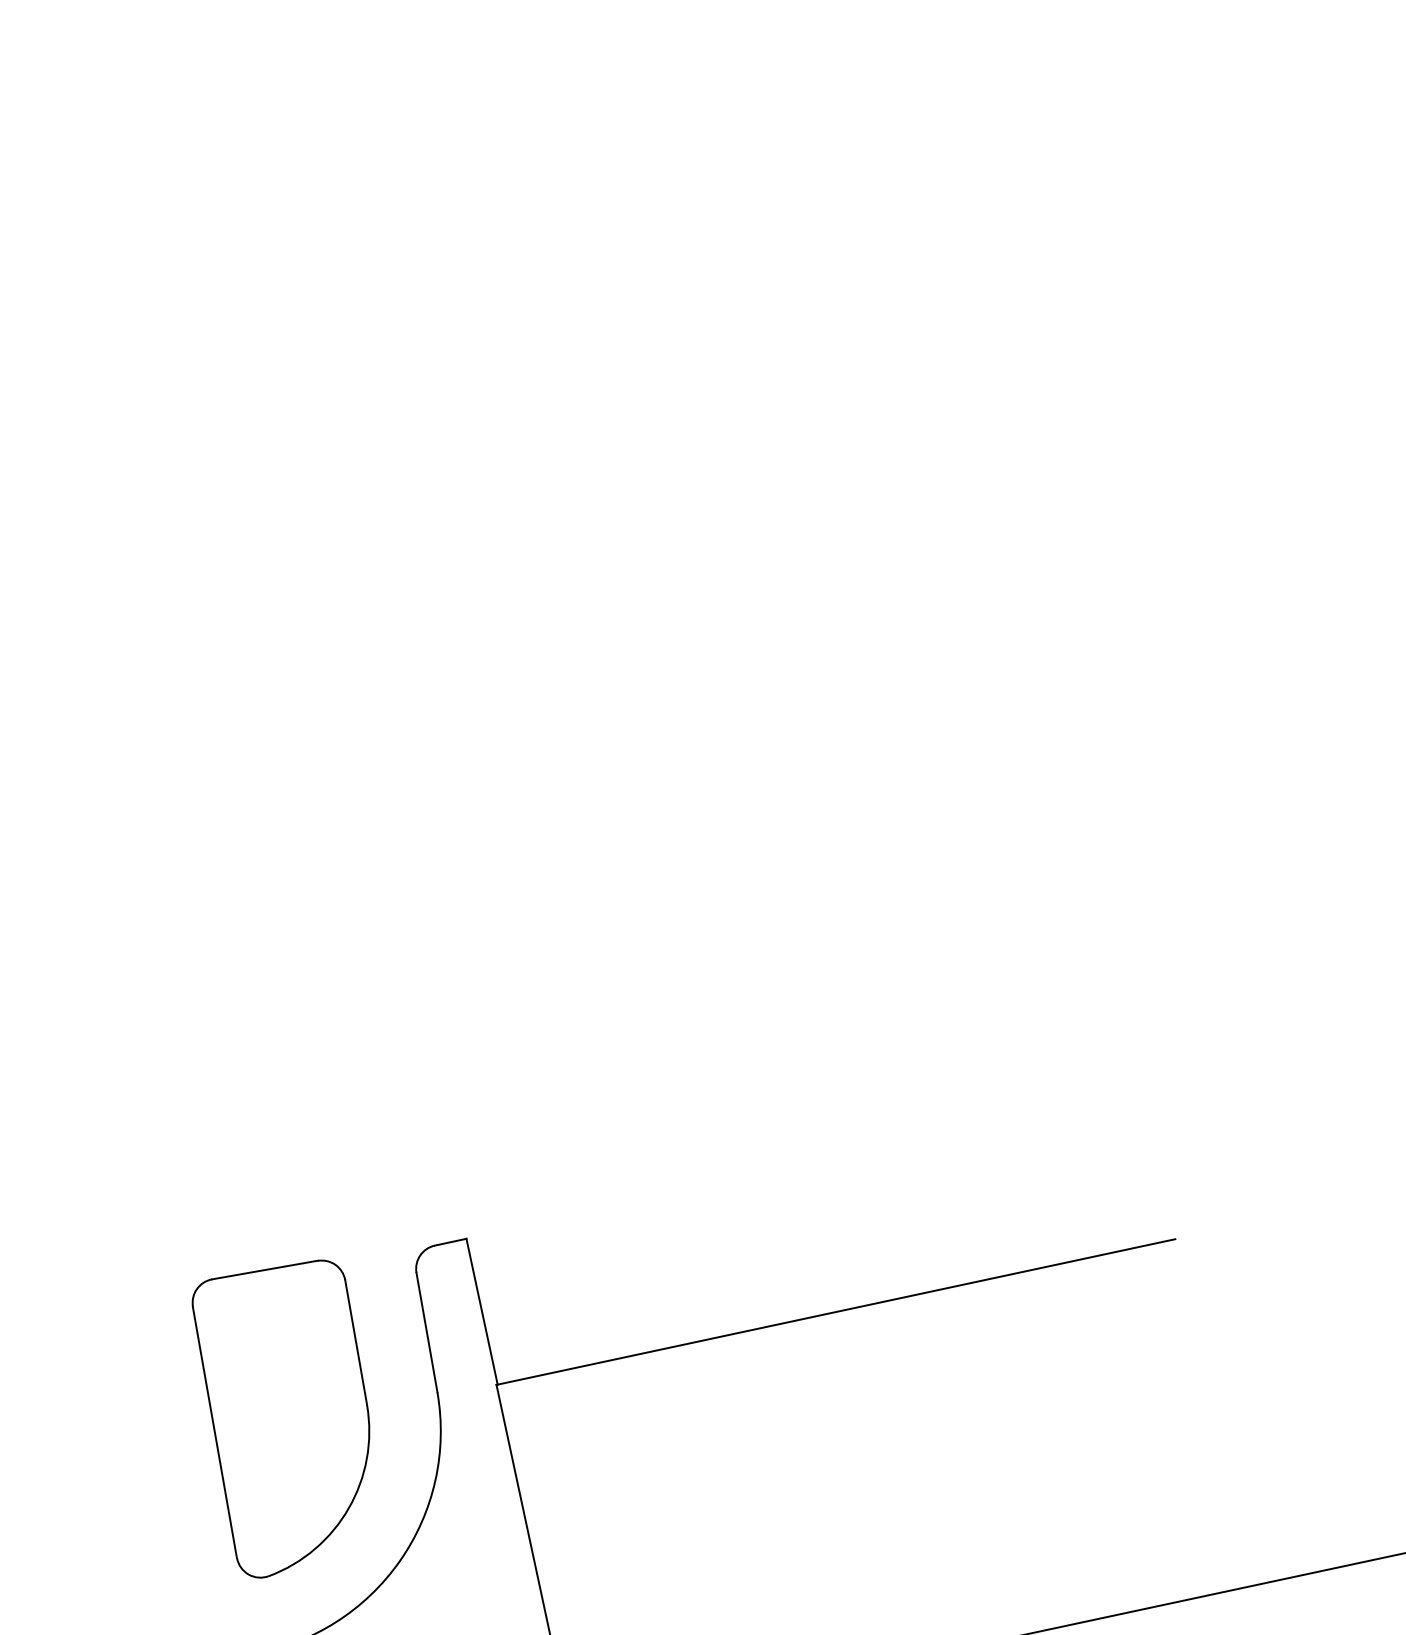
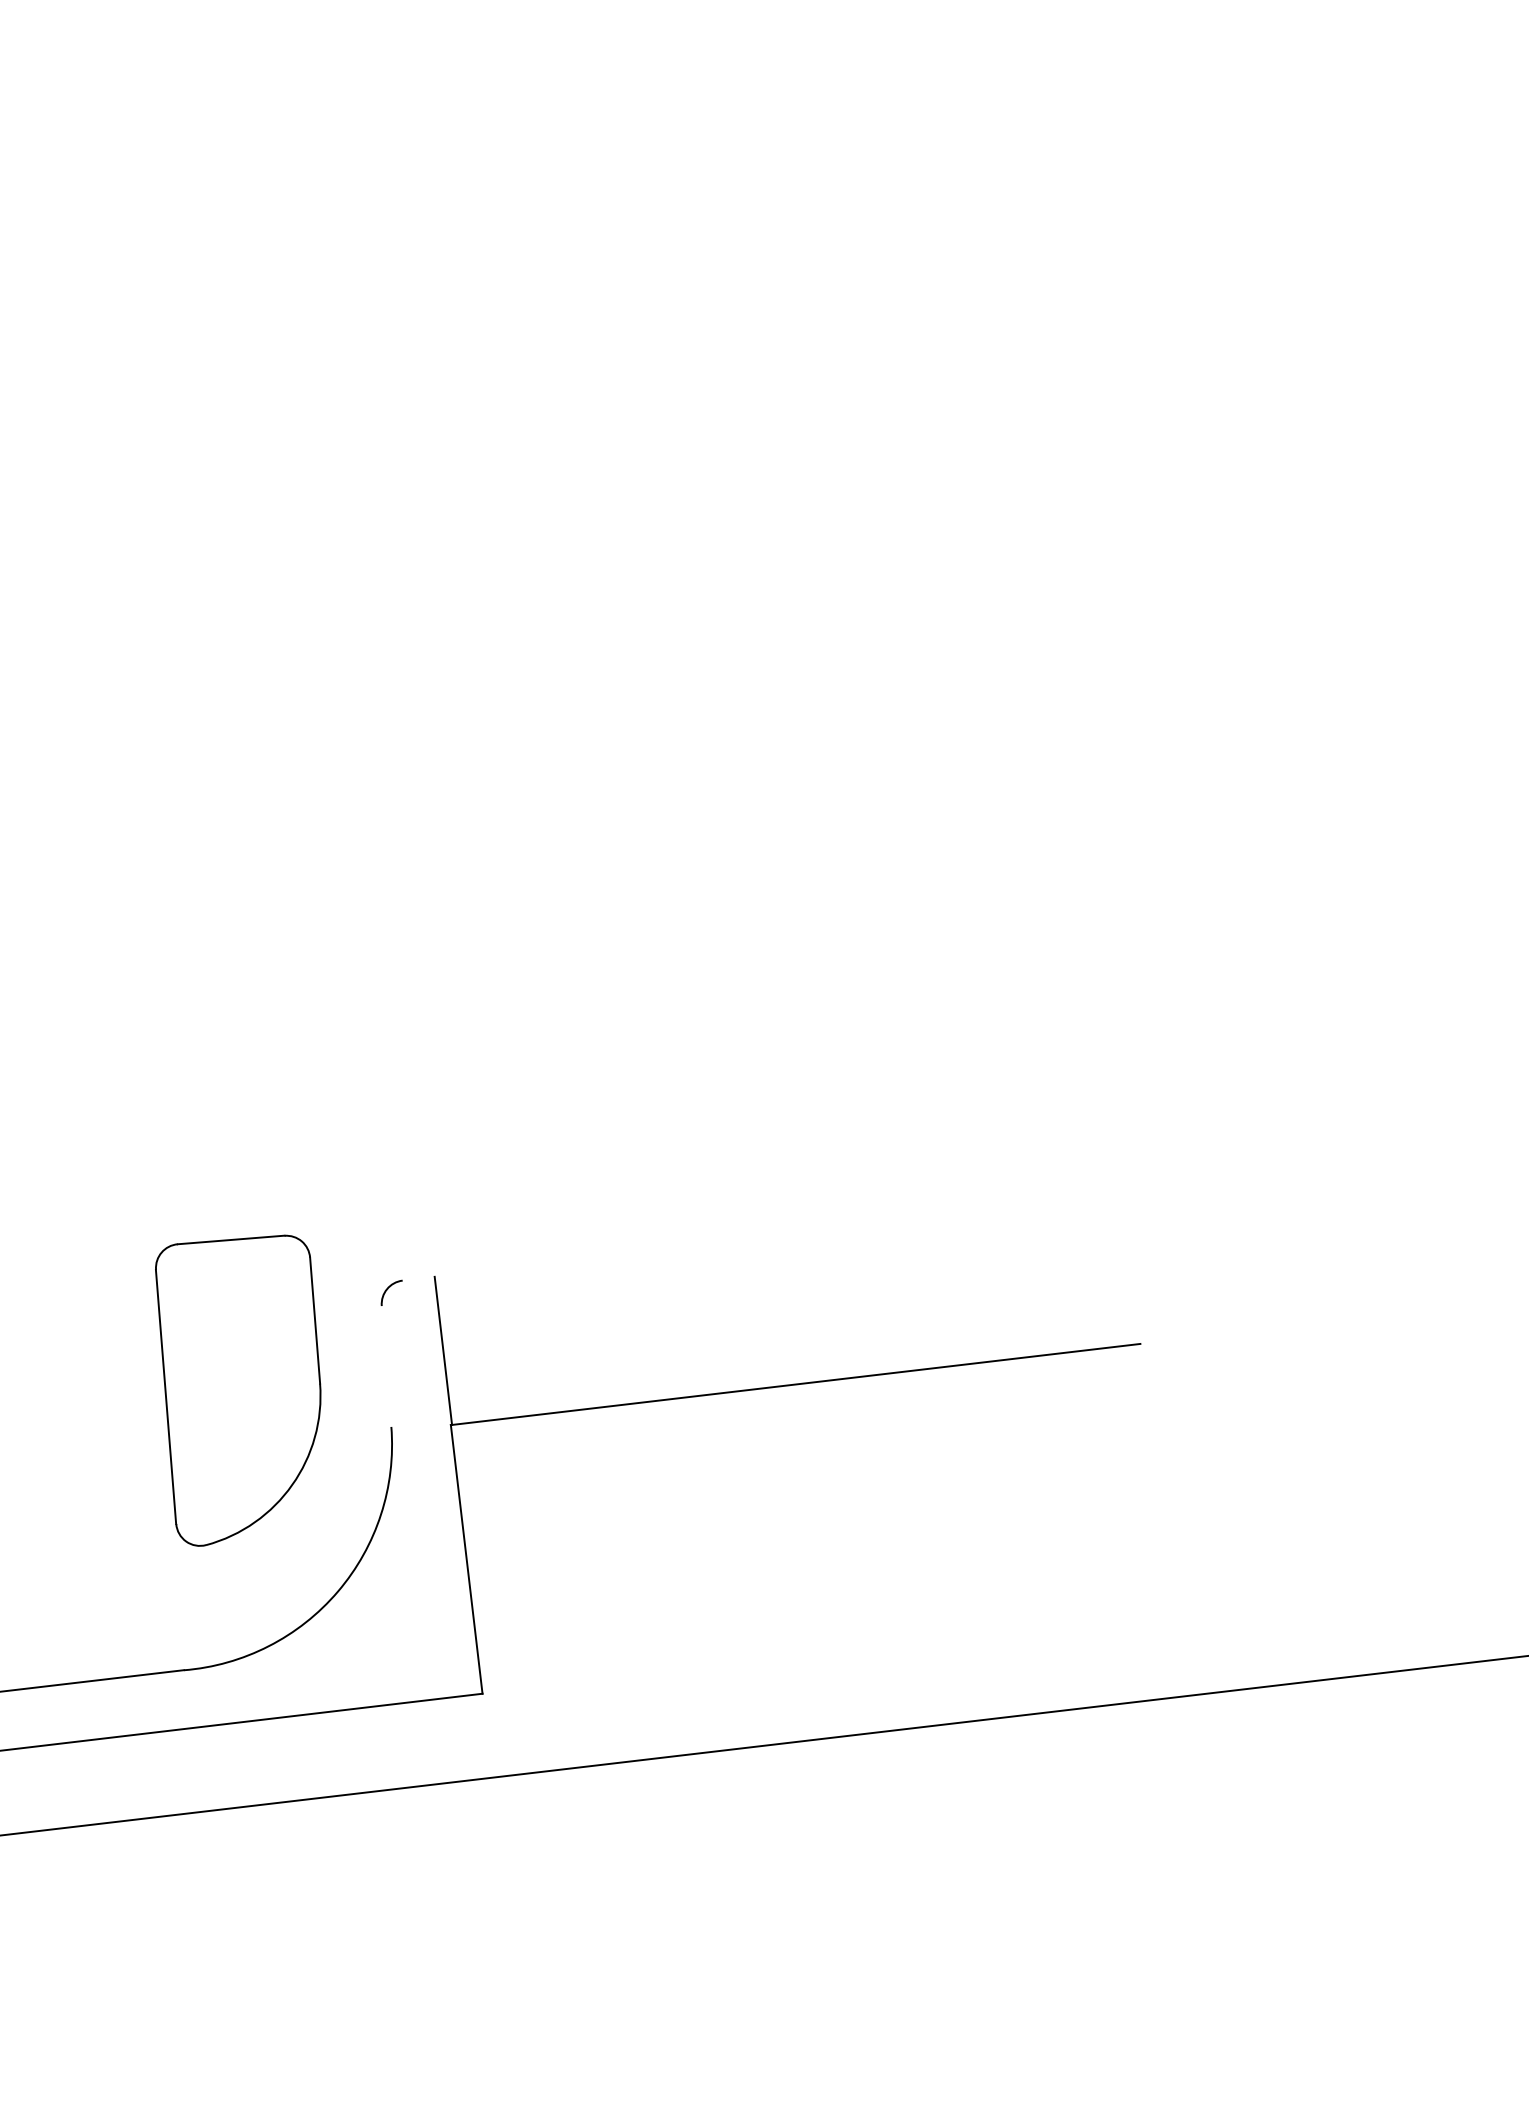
line: (450, 1241) -> (418, 1278), removed
line: (426, 1332) -> (386, 1366), removed
part: (286, 1419) -> (238, 1390), moved

